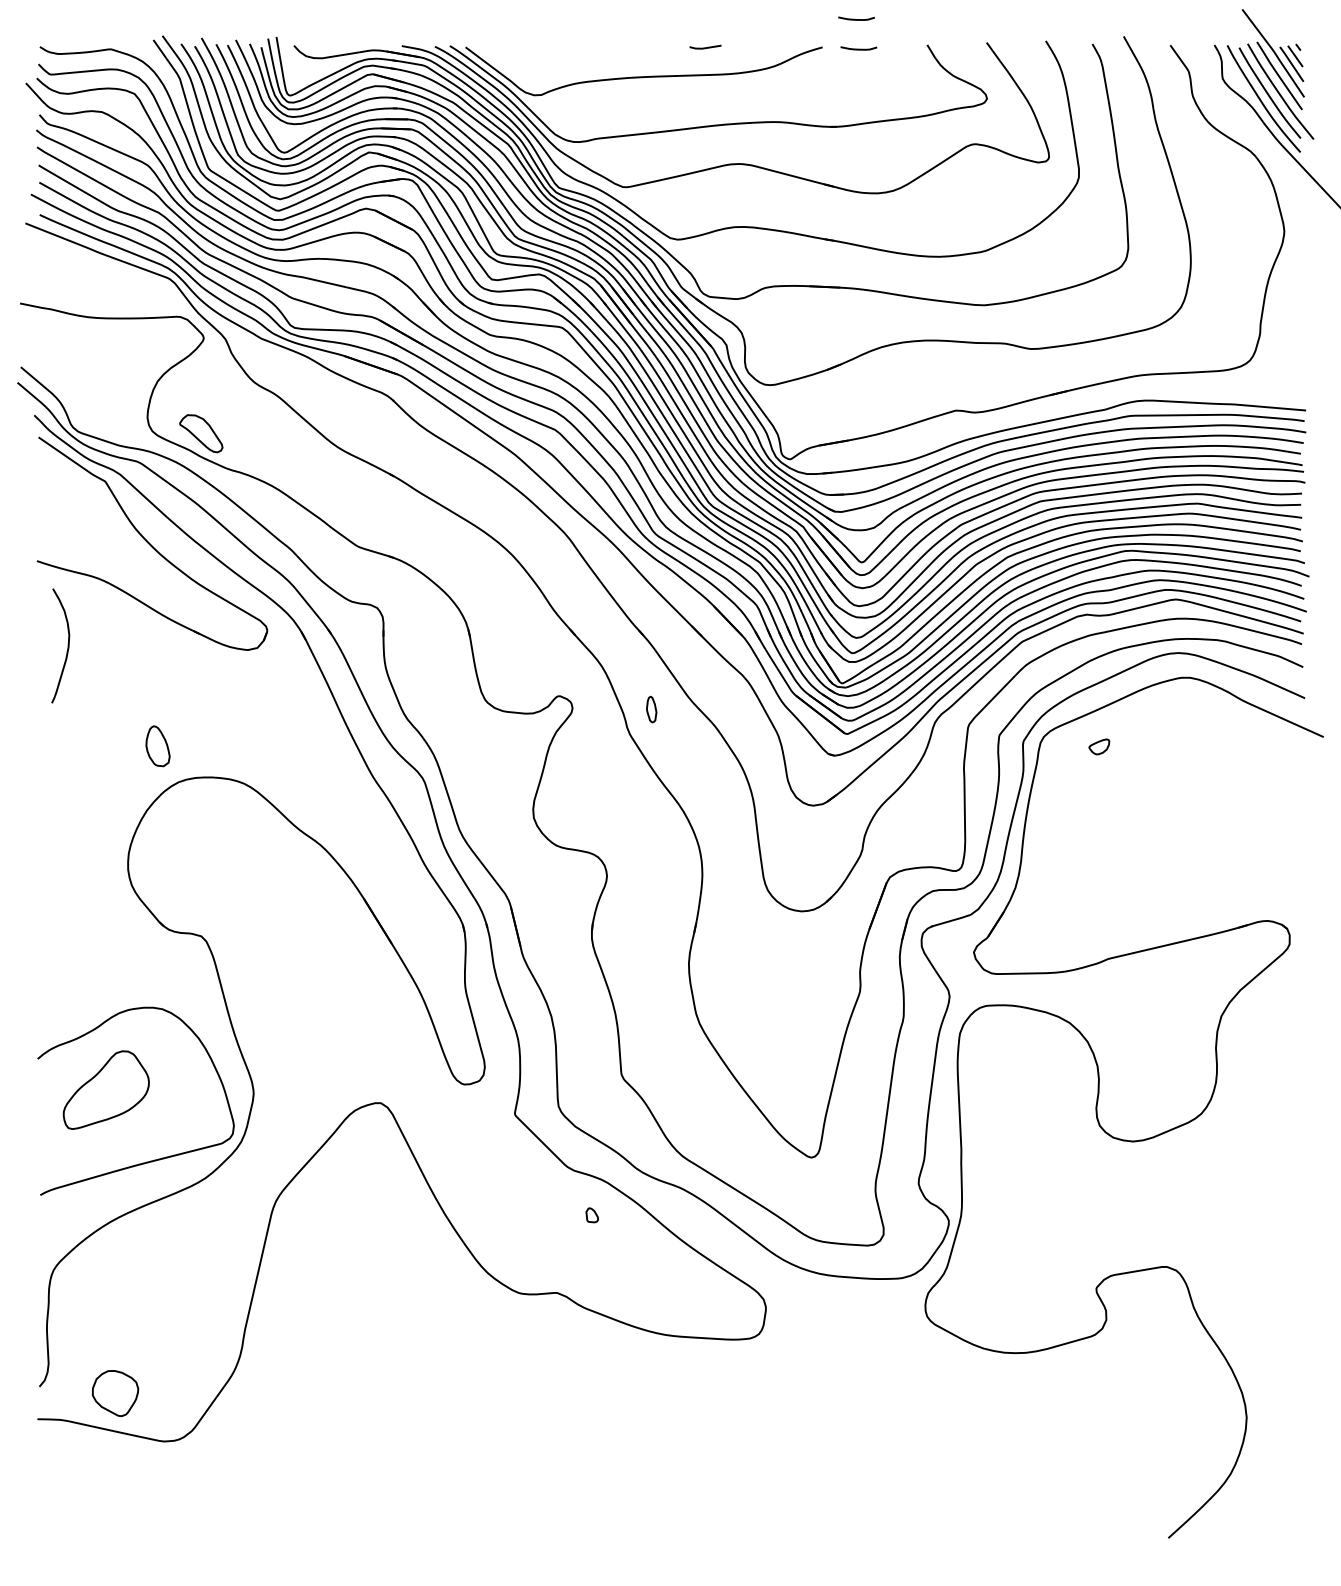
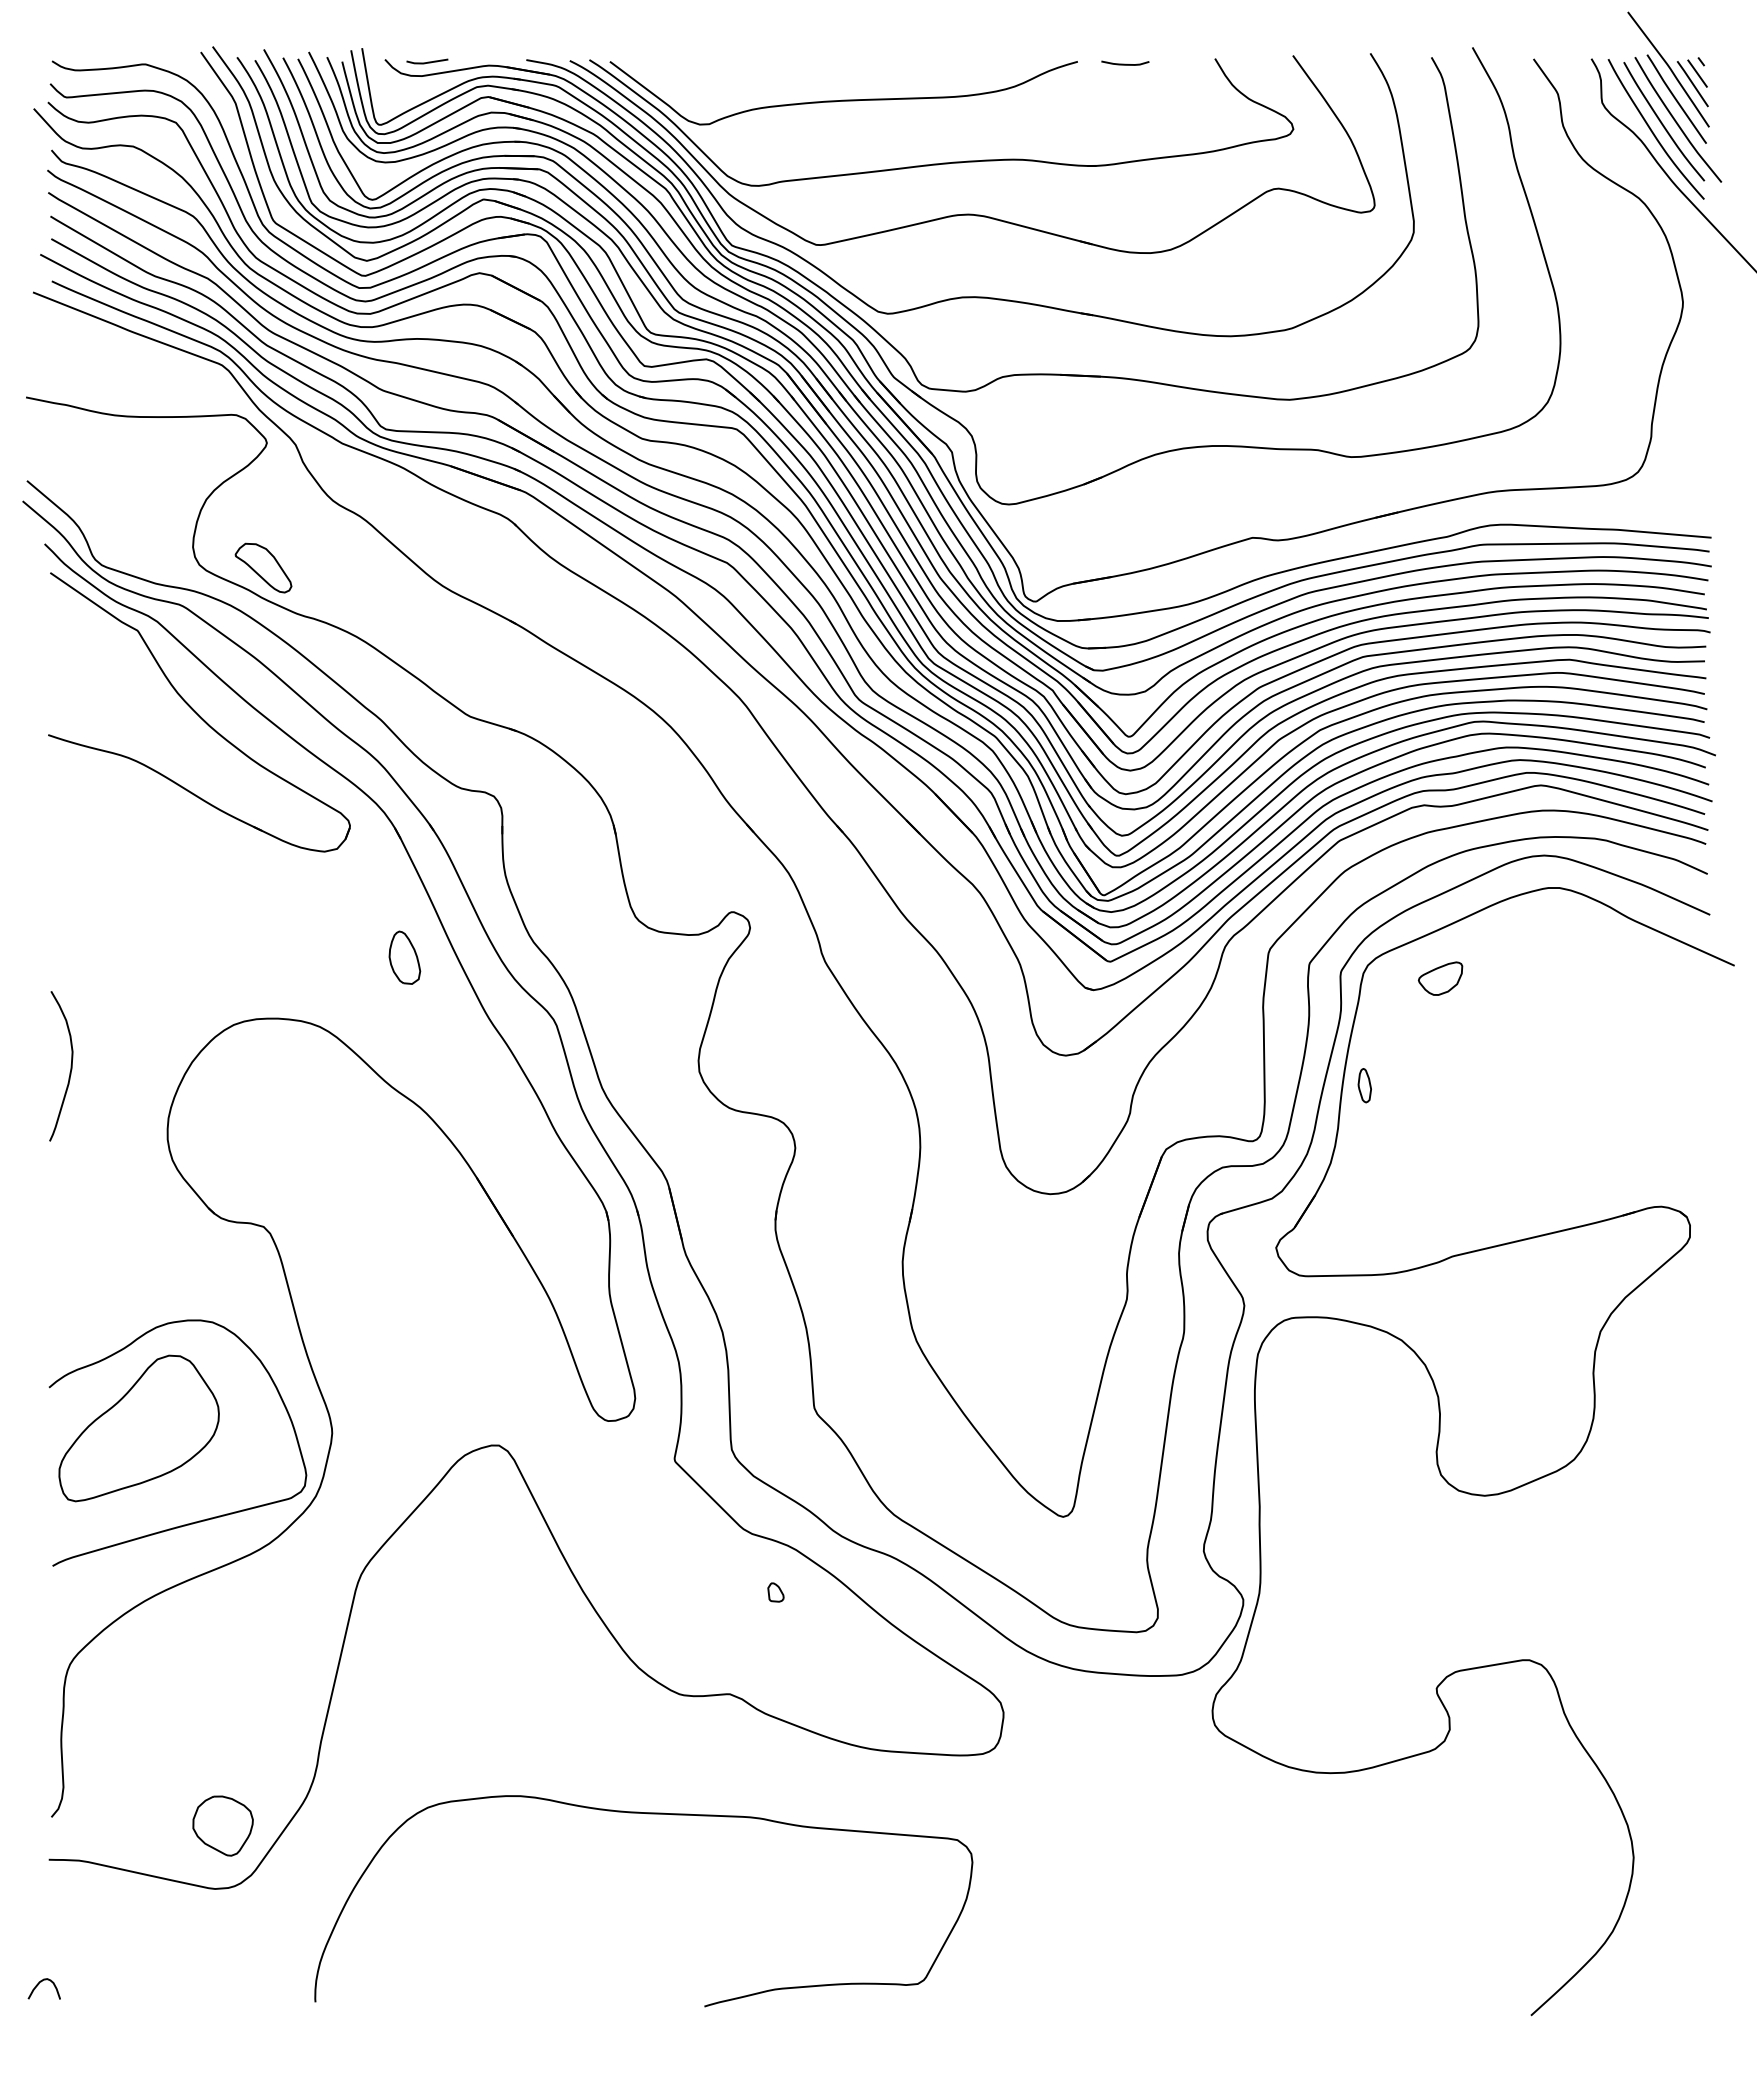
curve: (856, 18) -> (1122, 24), removed
line: (705, 47) -> (427, 61), moved
curve: (67, 646) -> (70, 1066), moved
part: (651, 709) -> (1364, 1085), moved
part: (157, 746) -> (404, 957), moved
part: (1099, 746) -> (1440, 978), size x1.67
part: (105, 1090) -> (138, 1428), size x1.43
curve: (494, 1384) -> (647, 1814), added
part: (115, 1393) -> (222, 1825), moved
curve: (30, 1514) -> (39, 1984), added

